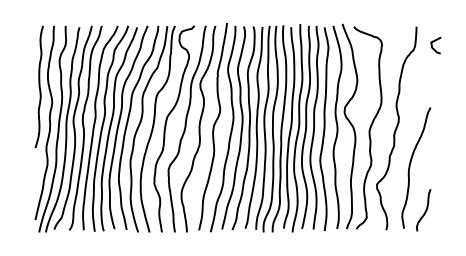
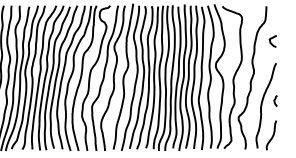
curve: (433, 47) -> (271, 42), moved
curve: (428, 161) -> (274, 101), added

